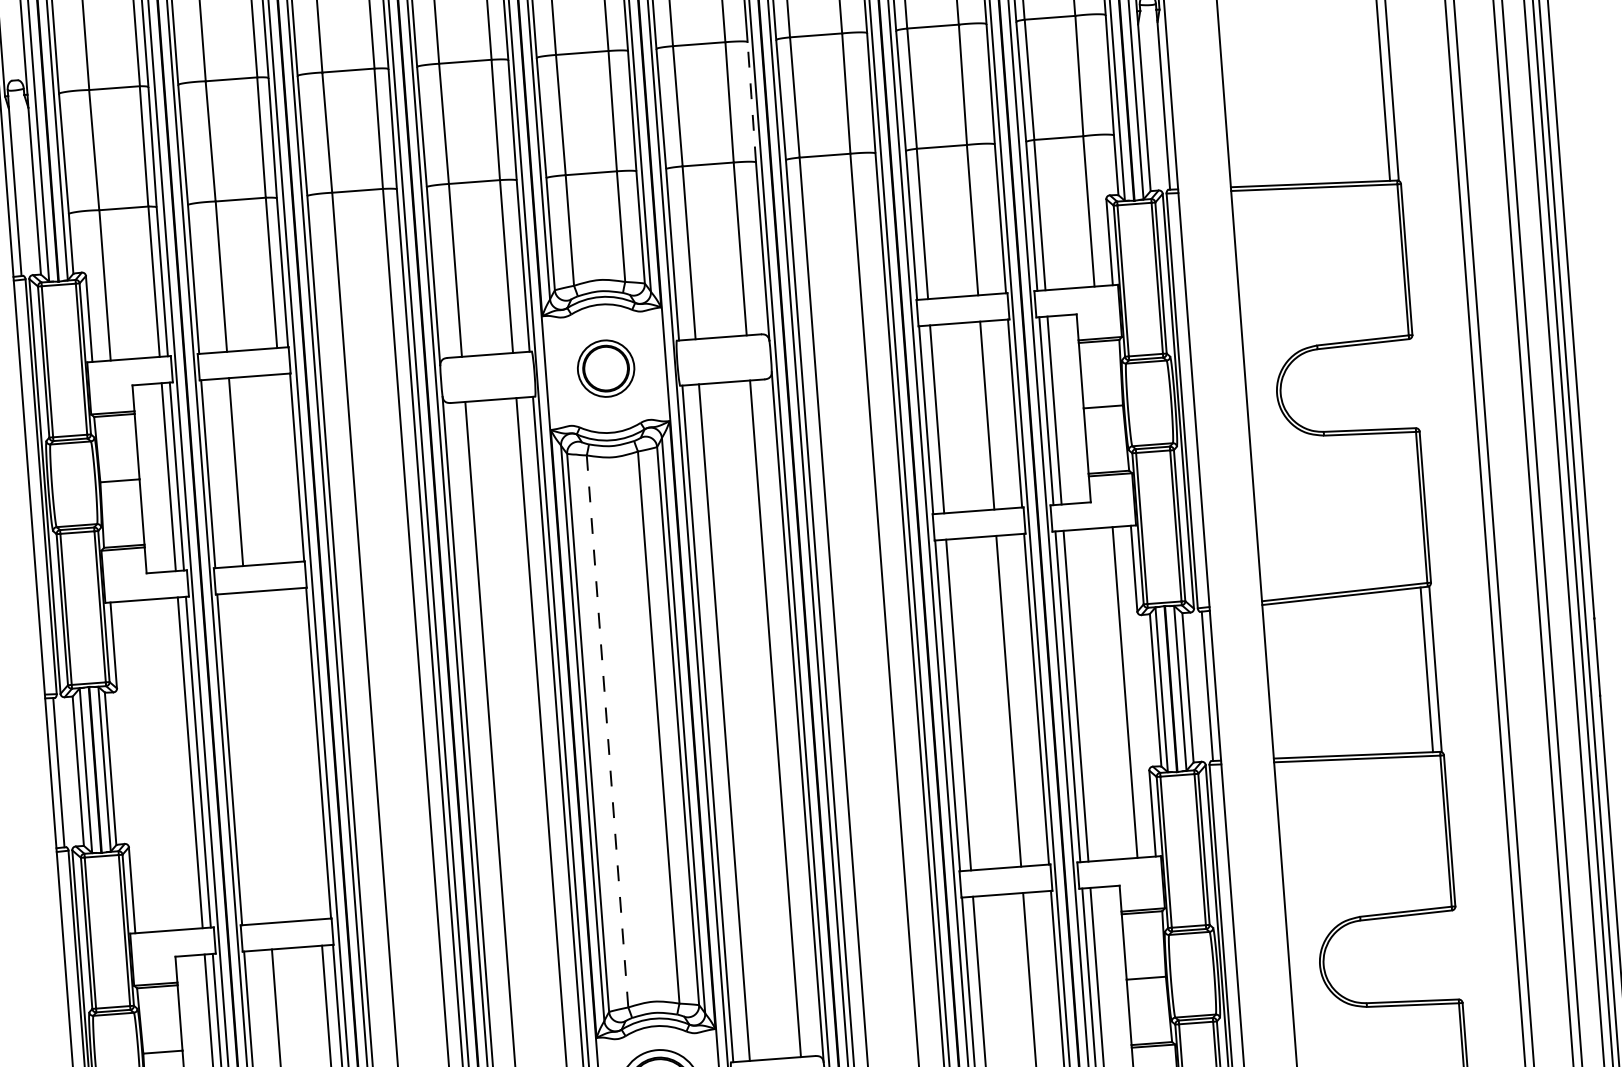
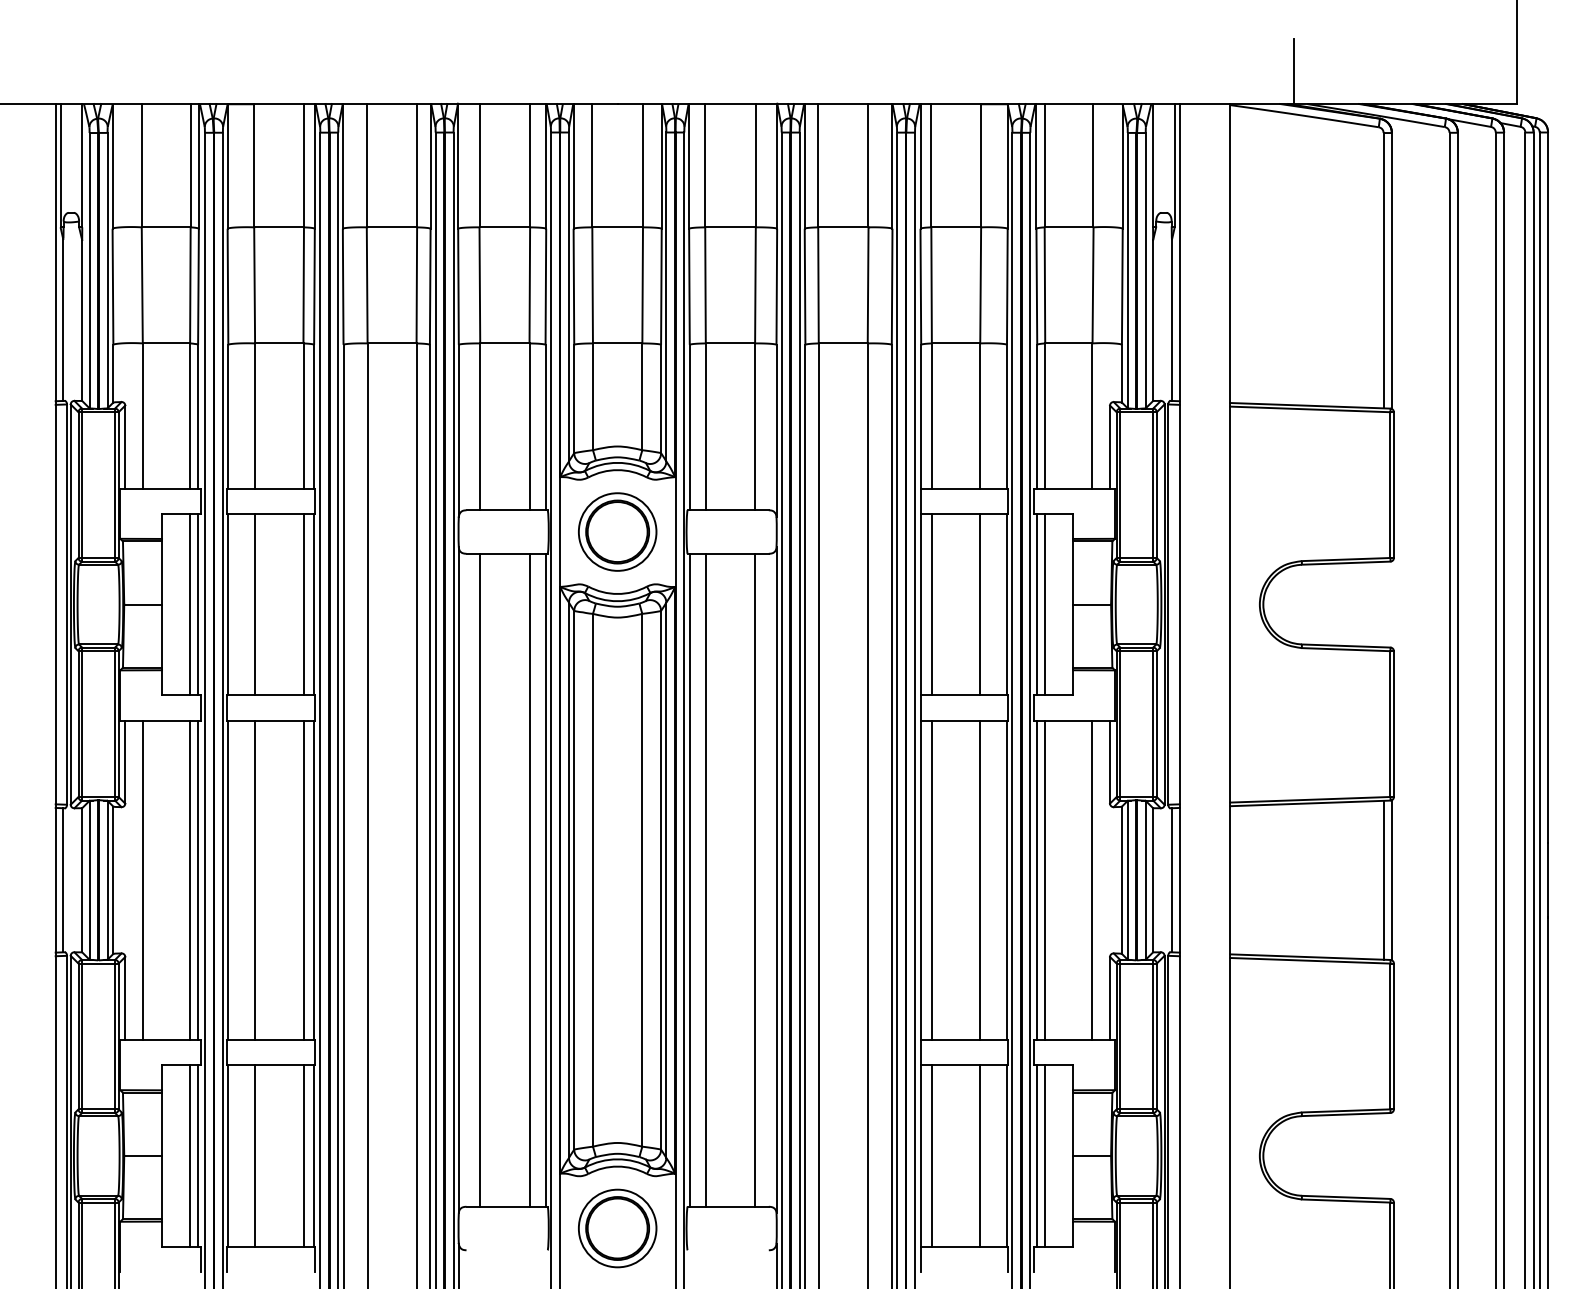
line: (751, 100) -> (776, 285), dashed -> solid
part: (605, 368) -> (617, 531), size x1.43
line: (286, 468) -> (303, 604), added
line: (607, 730) -> (592, 879), dashed -> solid
line: (307, 753) -> (303, 879), added
line: (257, 756) -> (255, 879), added
line: (140, 765) -> (142, 879), added

